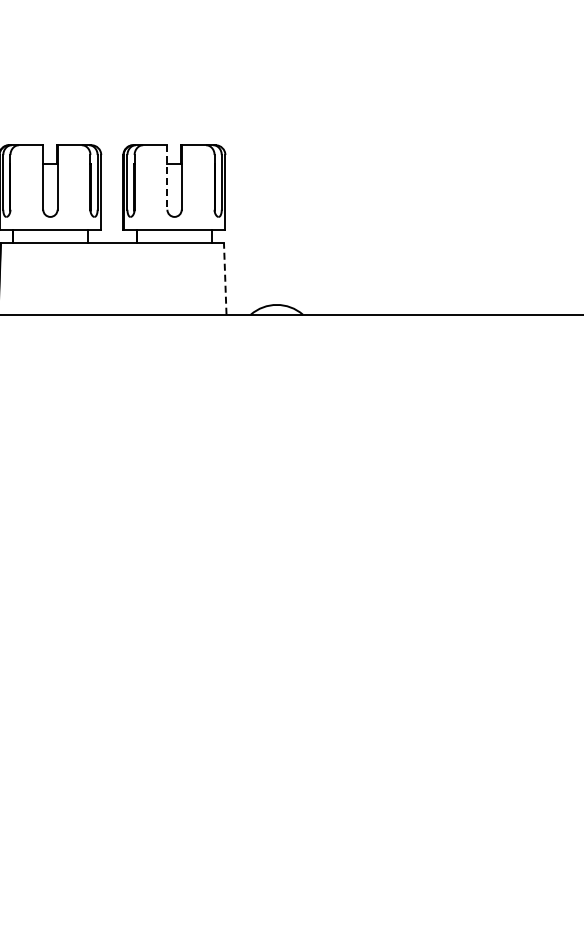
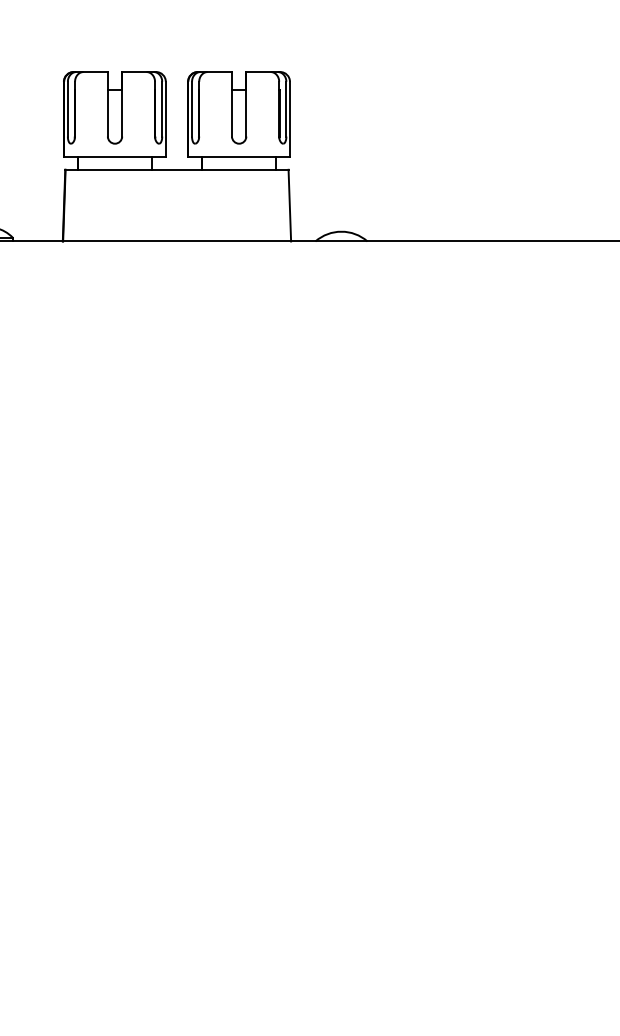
line: (167, 177) -> (232, 104), dashed -> solid
line: (224, 278) -> (289, 205), dashed -> solid

